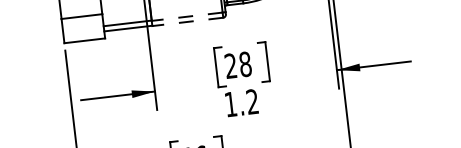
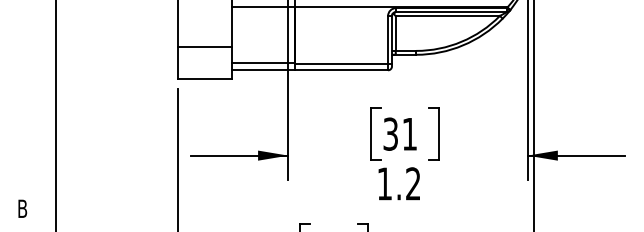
line: (187, 16) -> (341, 63), dashed -> solid
line: (187, 22) -> (341, 70), dashed -> solid
text: (238, 64) -> (400, 133), 28 -> 31

